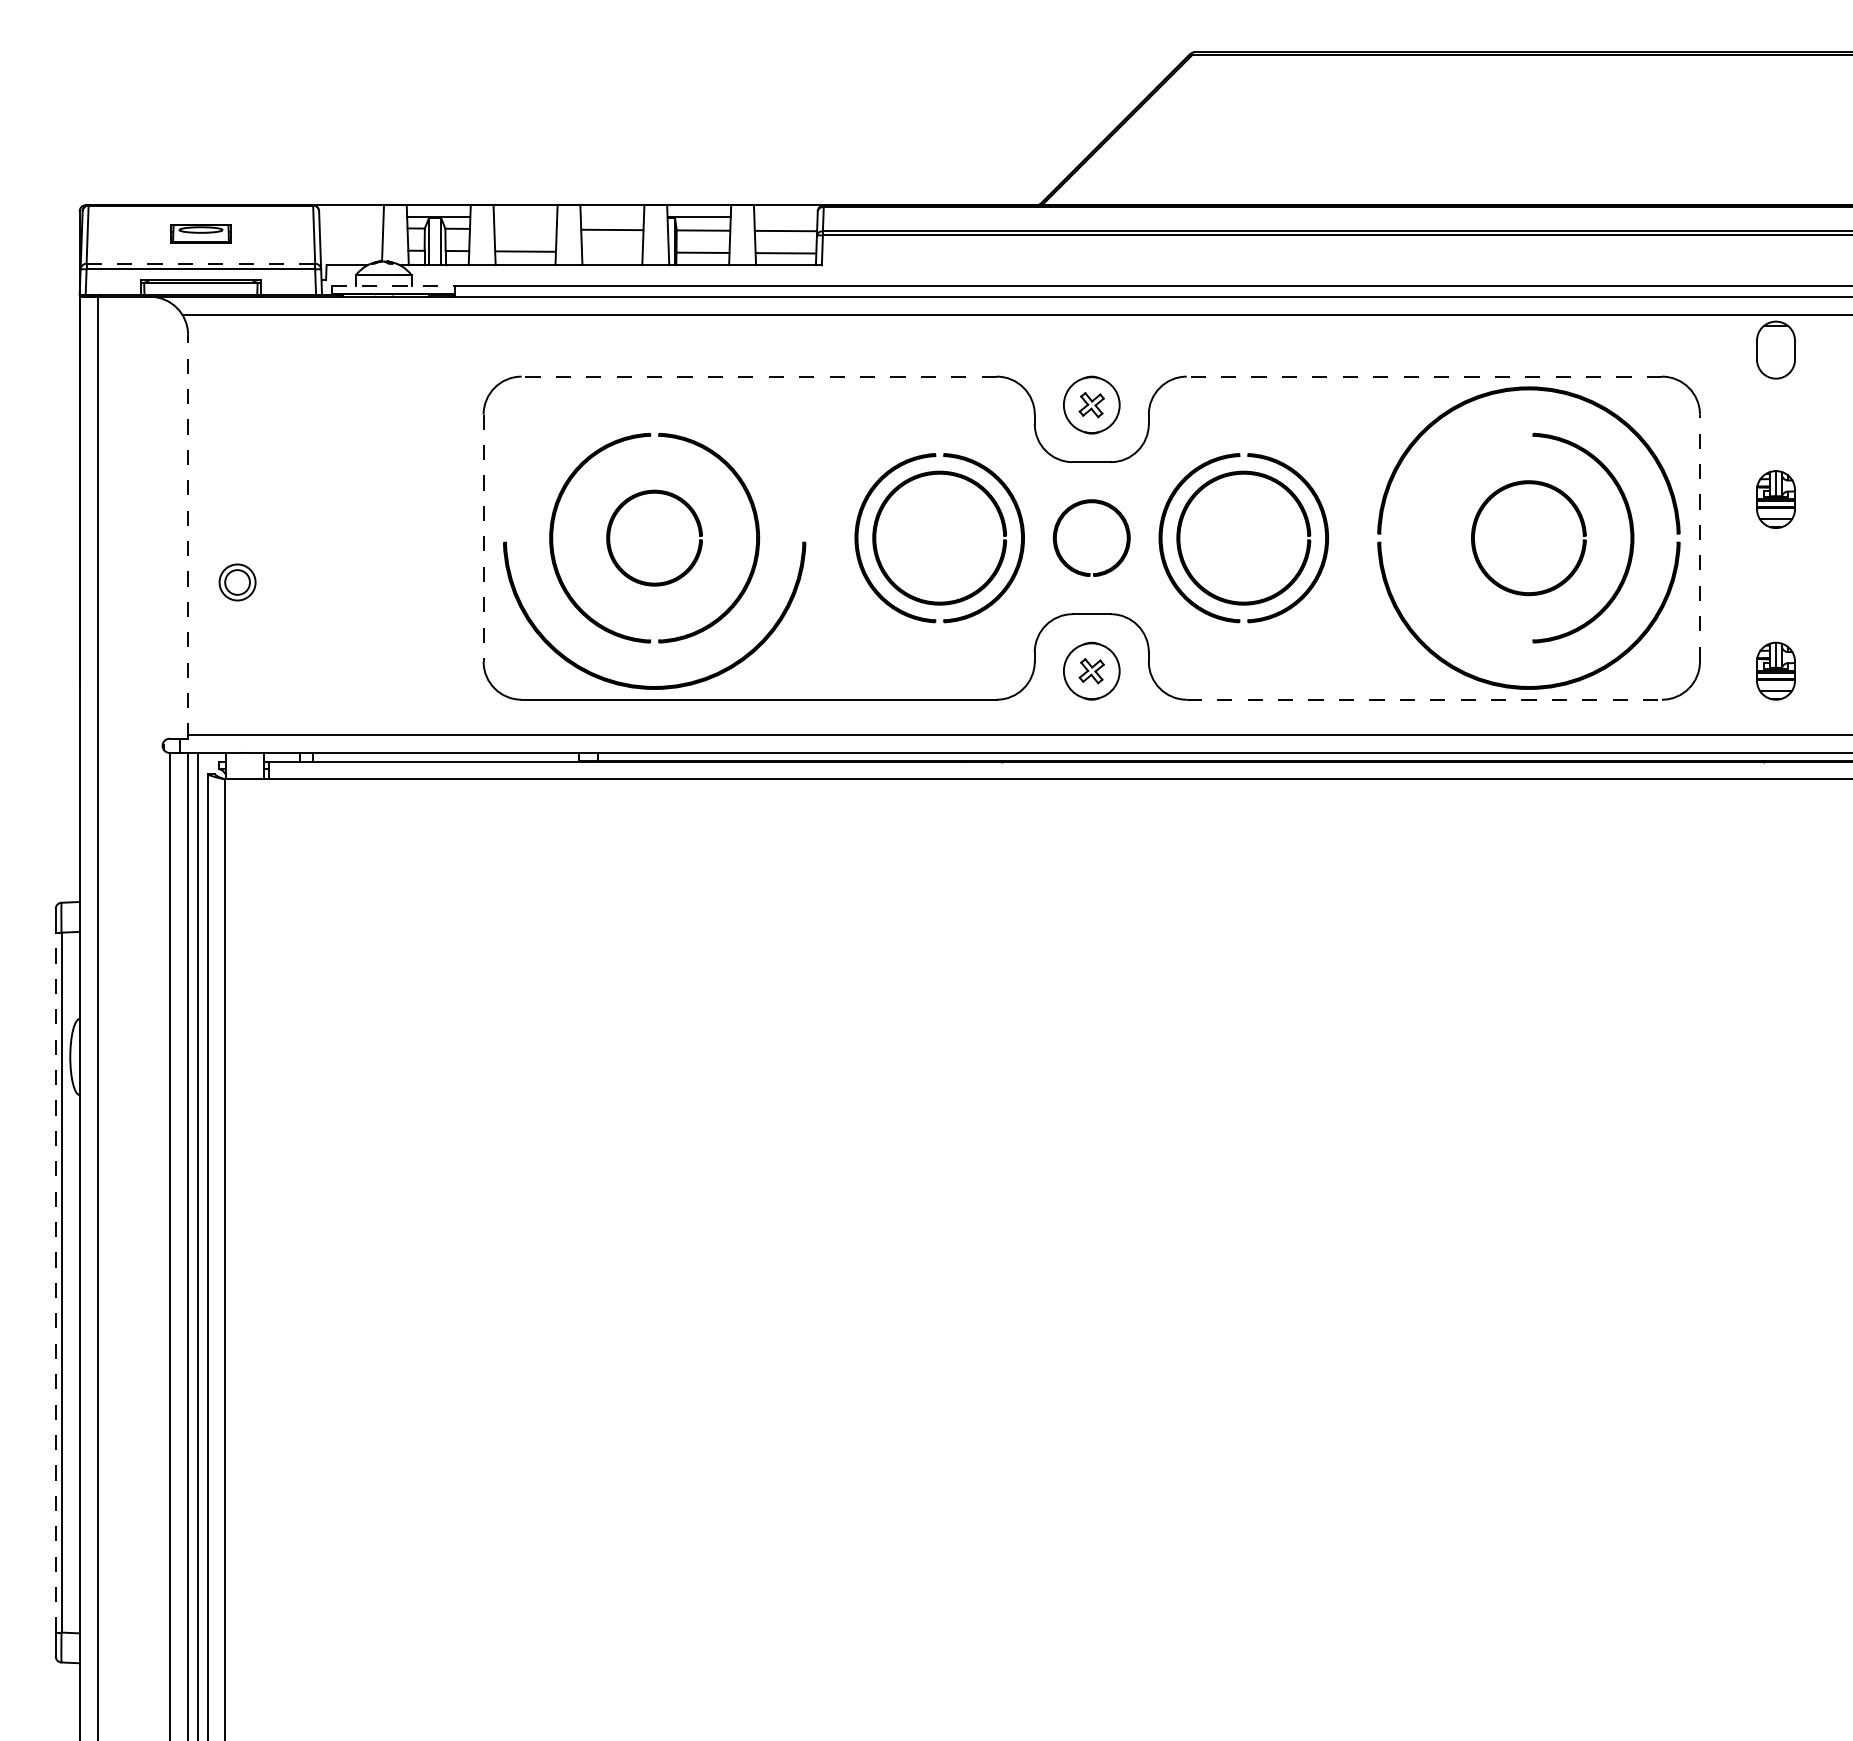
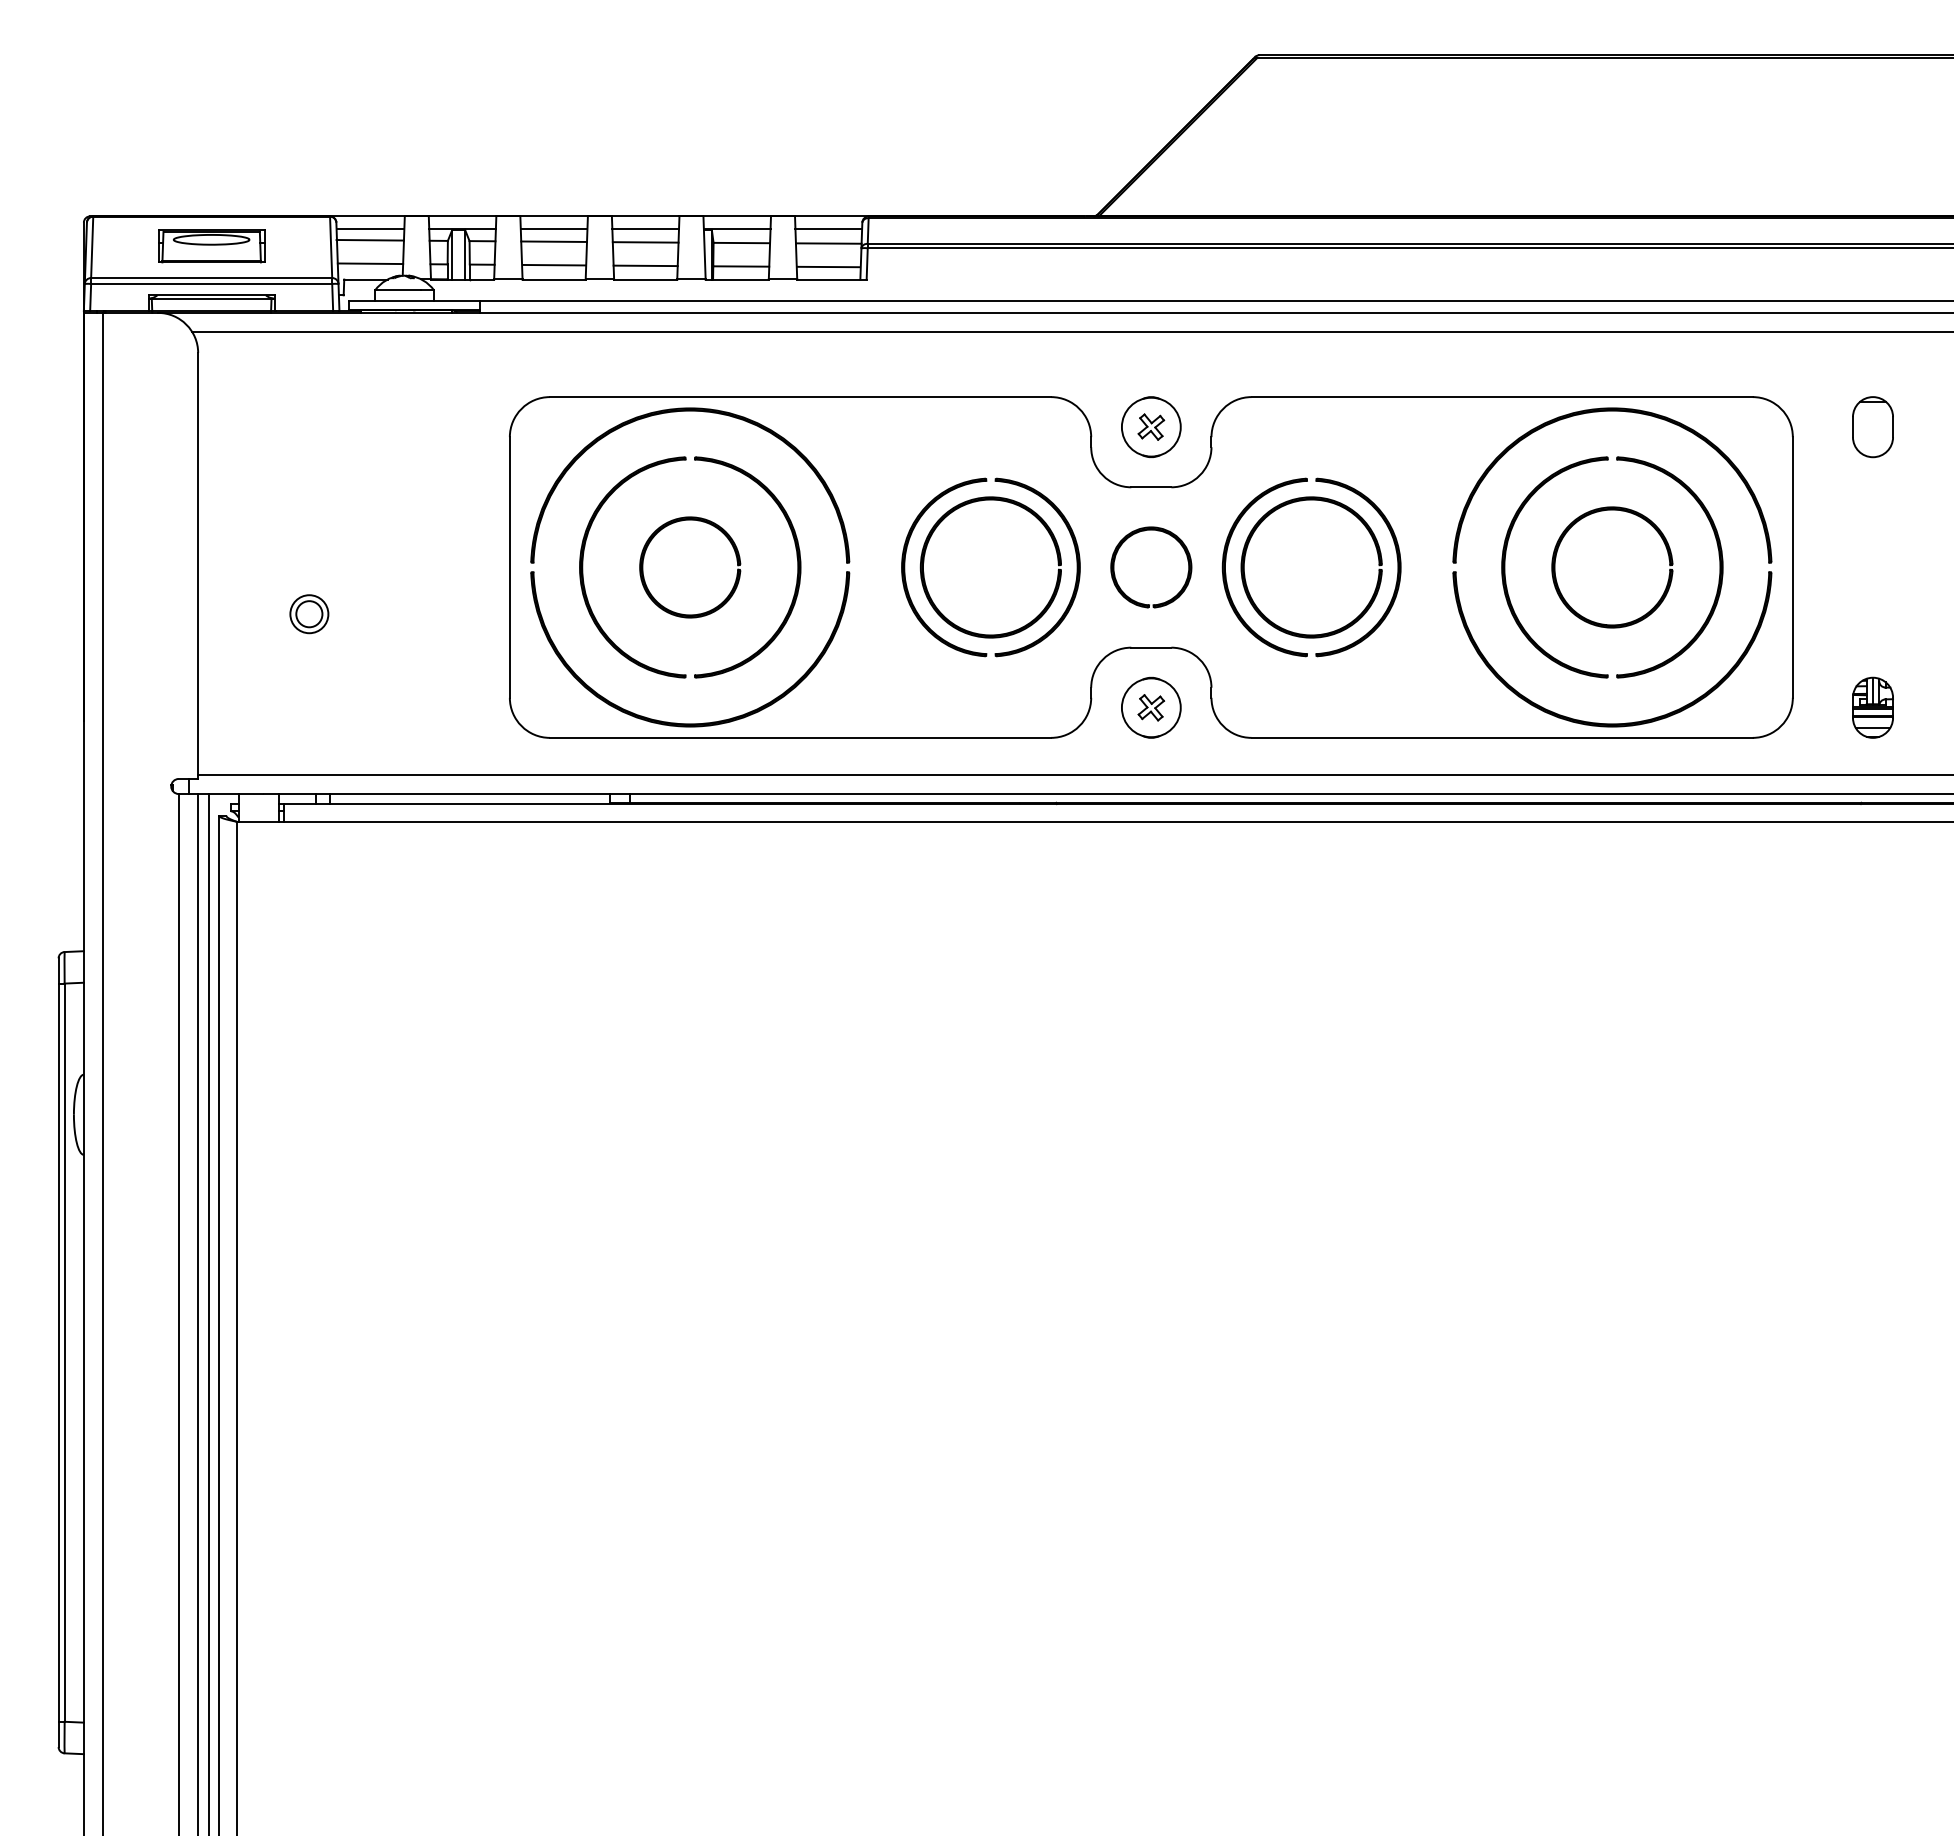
line: (351, 217) -> (370, 229), added
line: (524, 217) -> (553, 229), added
line: (612, 217) -> (645, 229), added
line: (785, 217) -> (828, 229), added
line: (350, 228) -> (369, 240), added
line: (525, 229) -> (554, 241), added
part: (200, 233) -> (211, 246), size x1.67
line: (351, 249) -> (370, 263), added
line: (612, 251) -> (645, 265), added
line: (200, 264) -> (211, 278), dashed -> solid
line: (394, 285) -> (415, 301), dashed -> solid
part: (1775, 350) -> (1872, 427), moved
line: (759, 377) -> (800, 397), dashed -> solid
line: (1424, 377) -> (1502, 397), dashed -> solid
part: (654, 390) -> (690, 411), added
part: (1775, 499) -> (1872, 526), removed
line: (188, 536) -> (198, 565), dashed -> solid
line: (483, 538) -> (509, 567), dashed -> solid
part: (1427, 538) -> (1505, 567), added
line: (1699, 538) -> (1792, 567), dashed -> solid
part: (237, 582) -> (309, 614), moved
line: (1424, 699) -> (1502, 737), dashed -> solid
line: (55, 1282) -> (58, 1352), dashed -> solid

